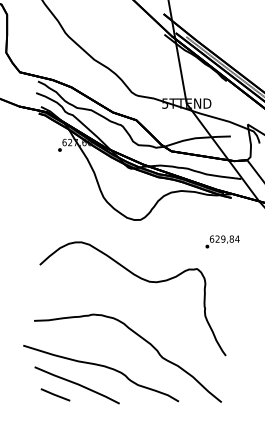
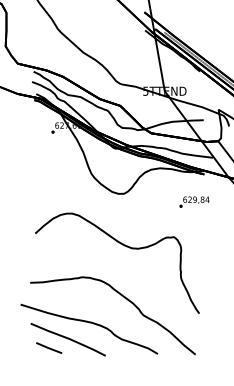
text: (222, 241) -> (194, 201), moved

